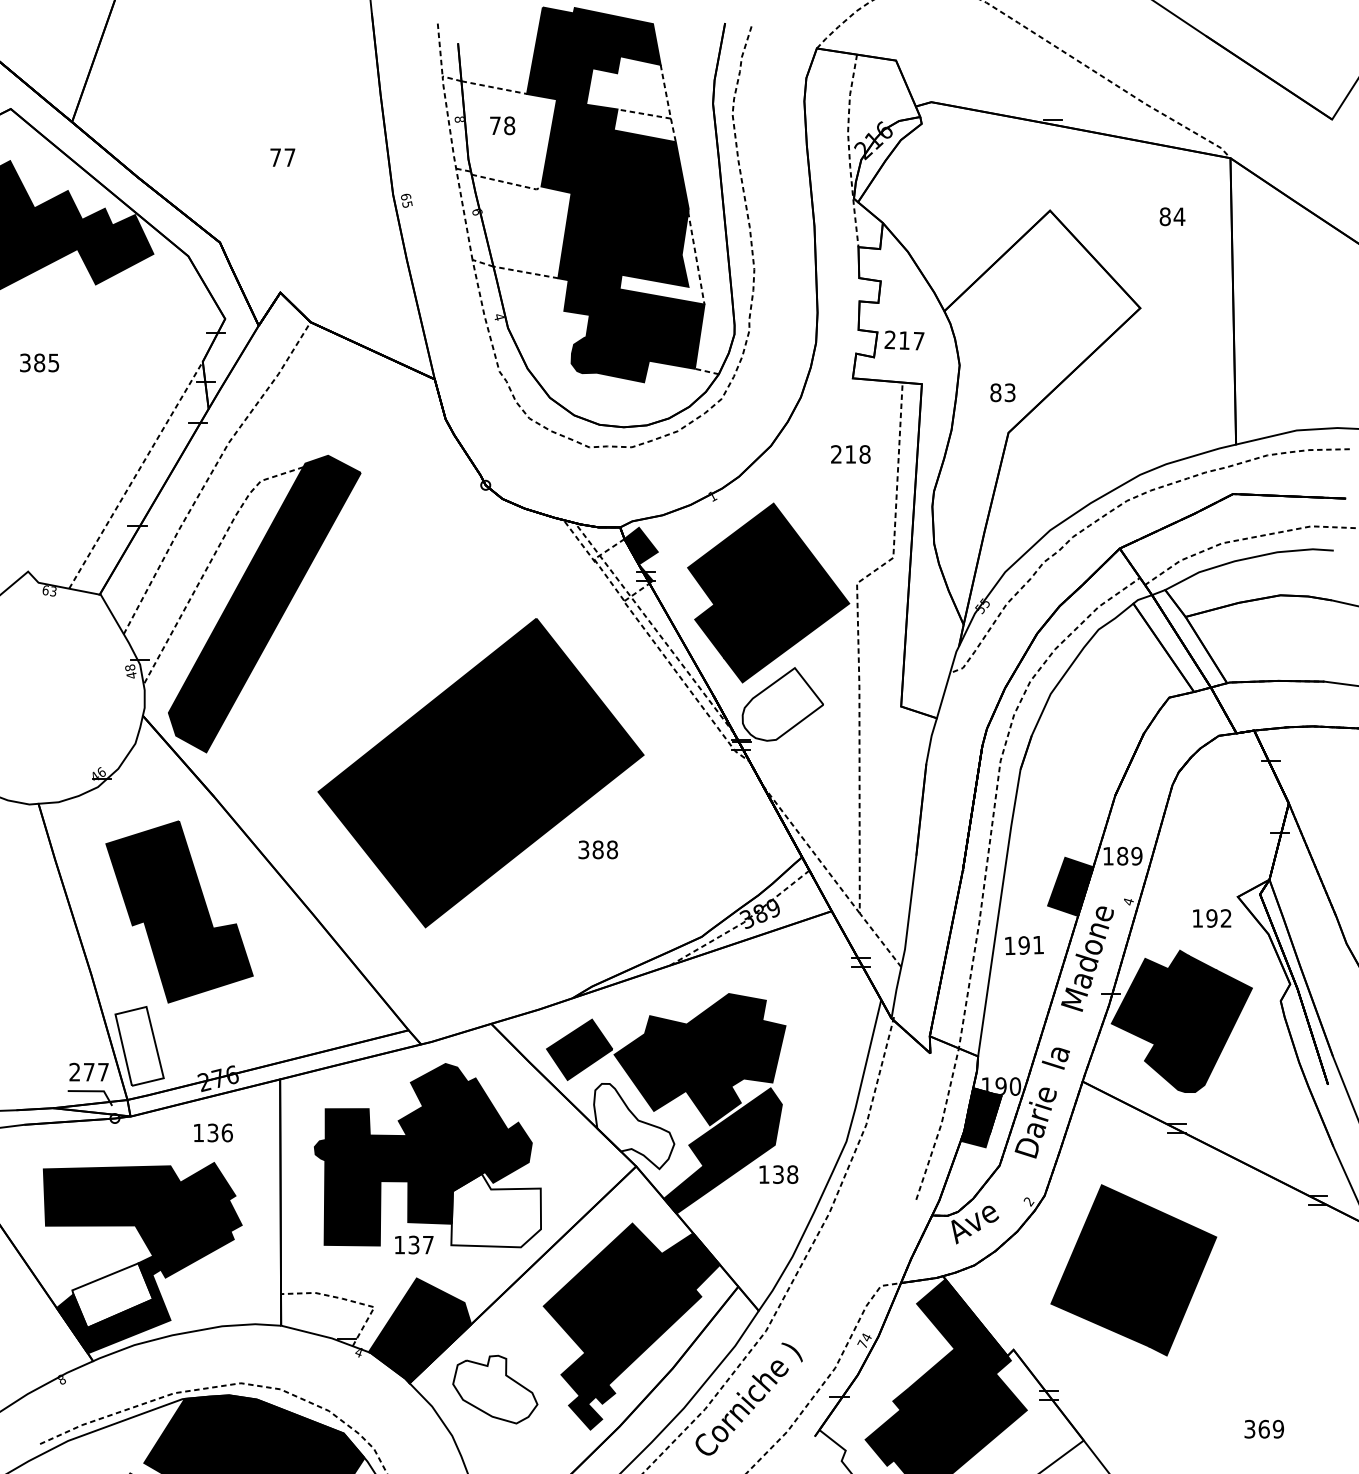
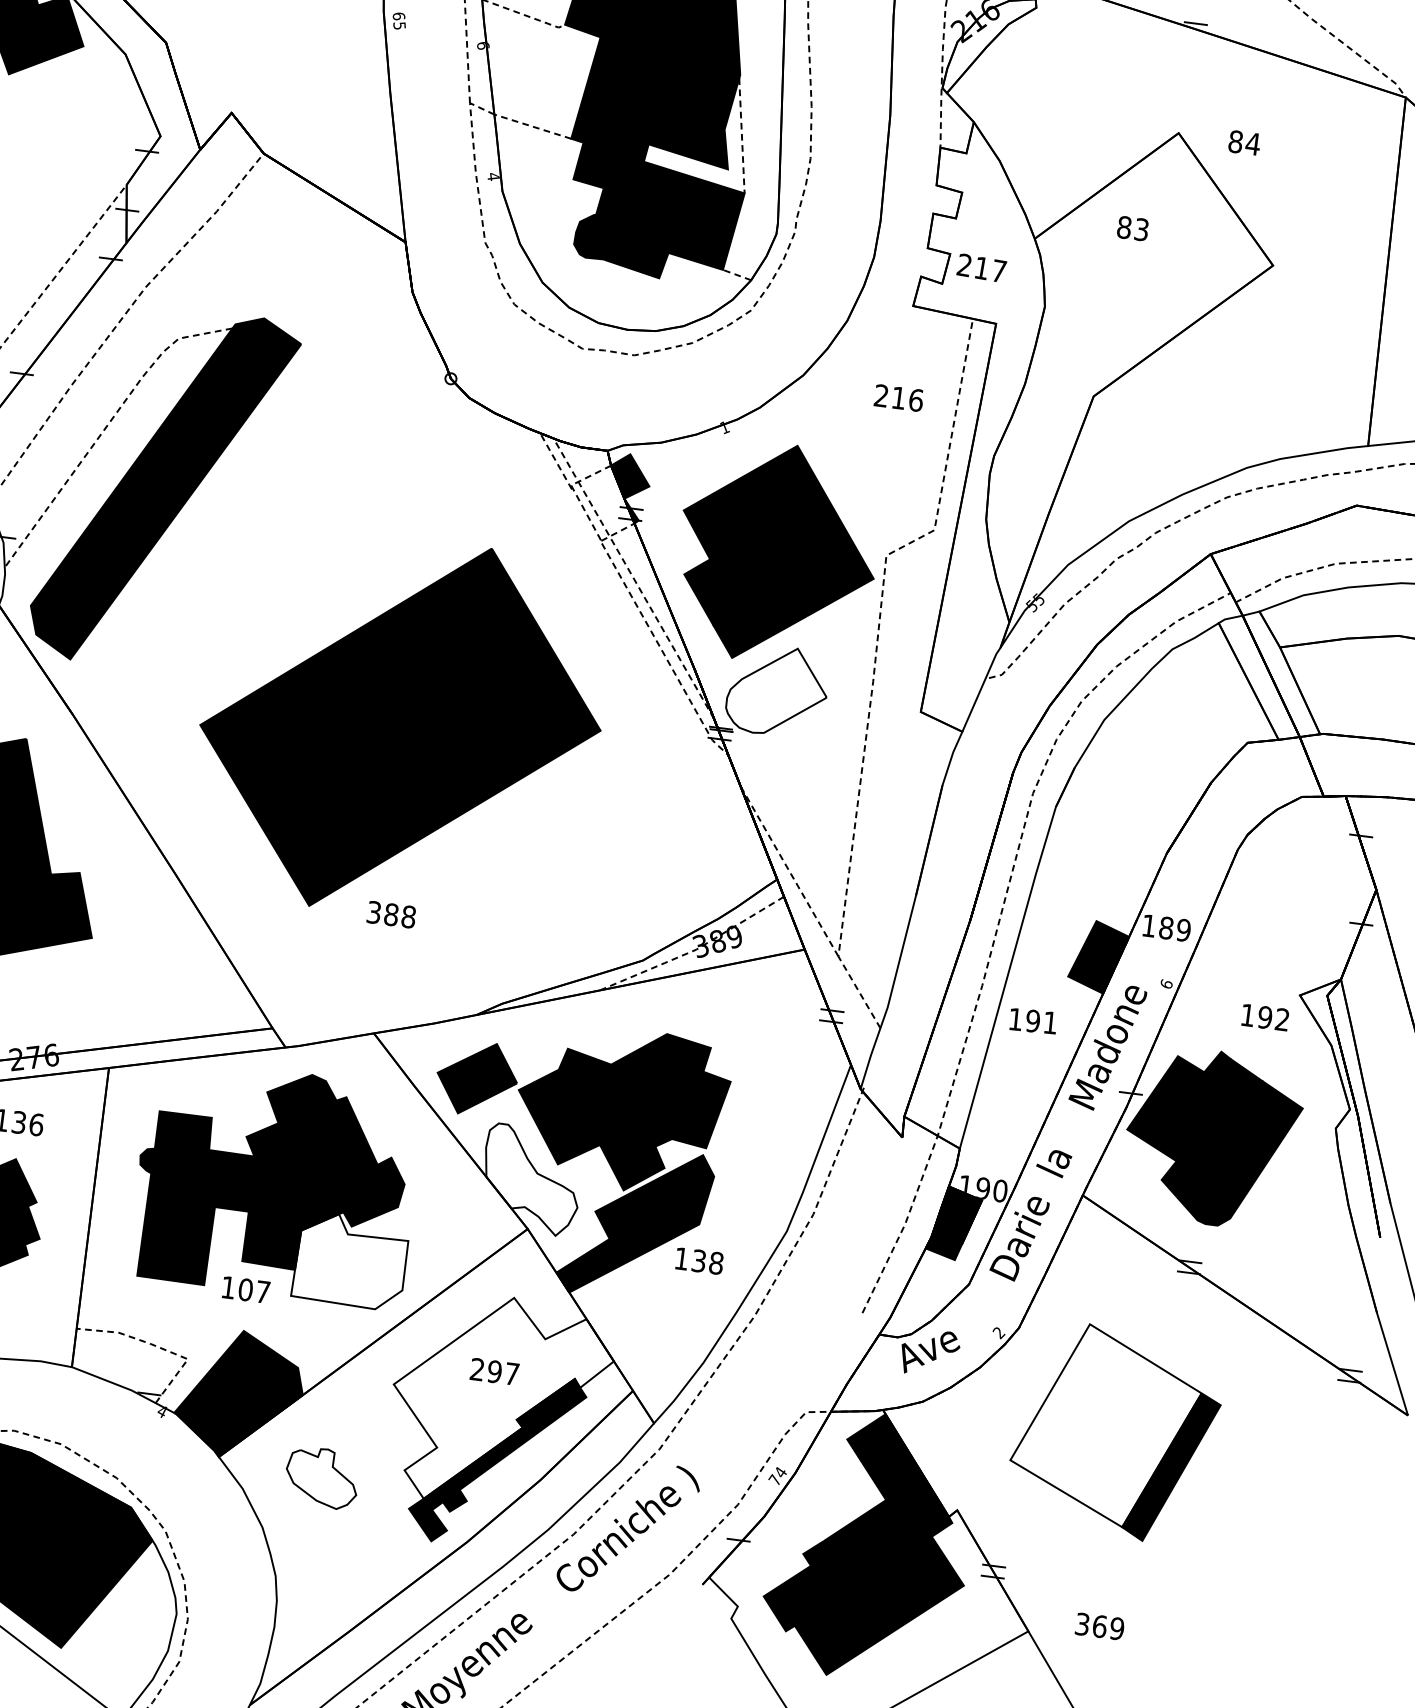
text: (1172, 216) -> (1244, 142), moved
text: (1002, 392) -> (1132, 228), moved
text: (864, 454) -> (915, 400), 218 -> 216
text: (597, 849) -> (390, 914), moved
text: (1128, 901) -> (1166, 983), 4 -> 6
text: (413, 1244) -> (245, 1289), 137 -> 107
fill: (1125, 1265) -> (1106, 1425), removed
fill: (631, 1309) -> (499, 1401), removed
part: (495, 1389) -> (322, 1477), size x0.7
text: (1263, 1428) -> (1099, 1625), moved

